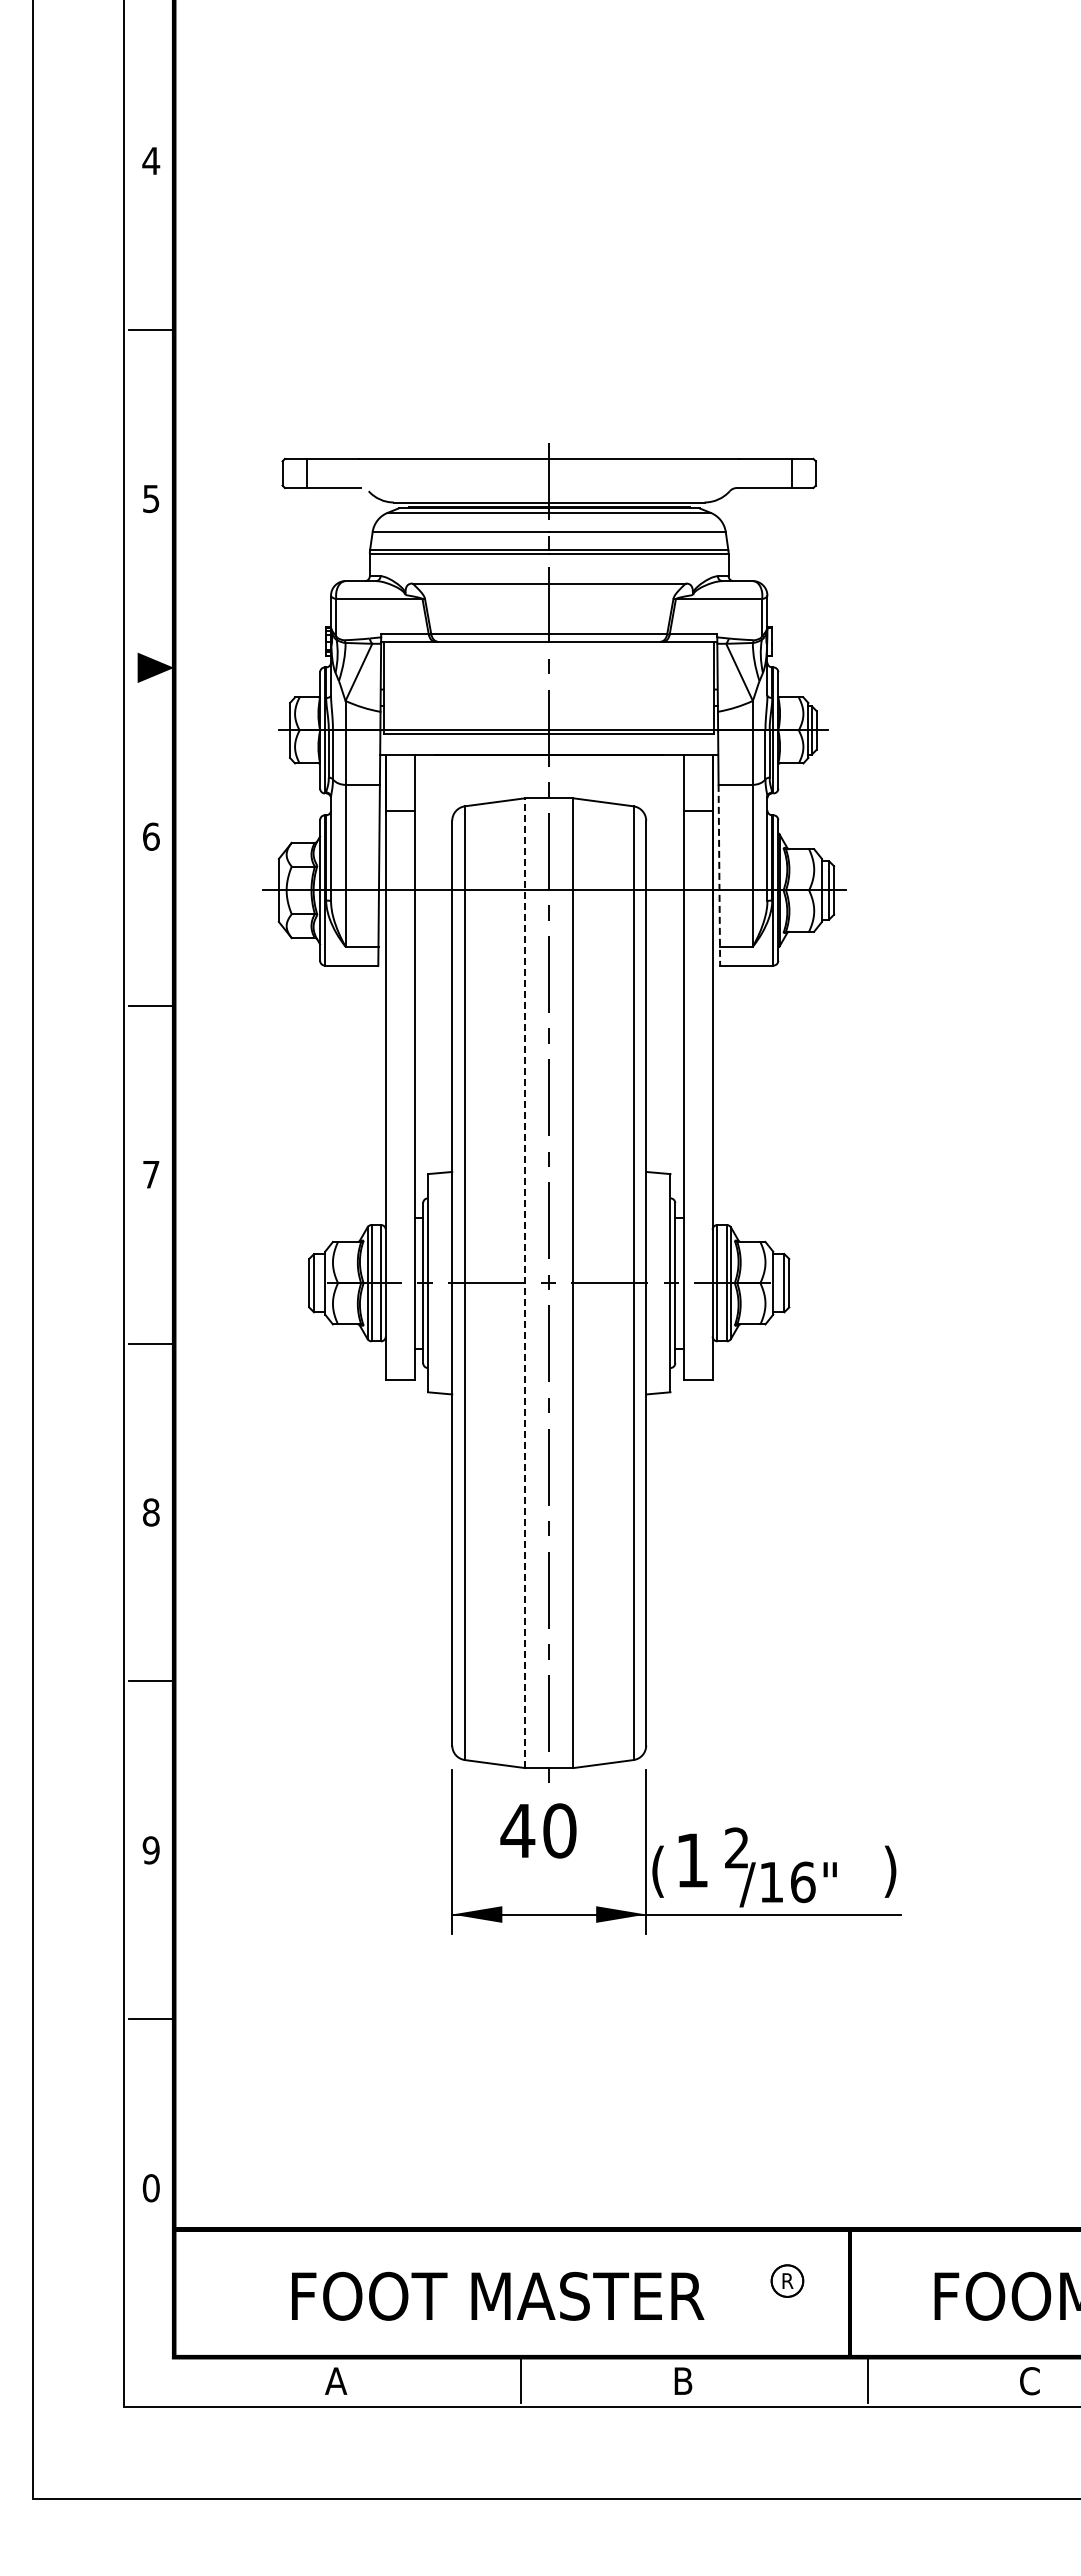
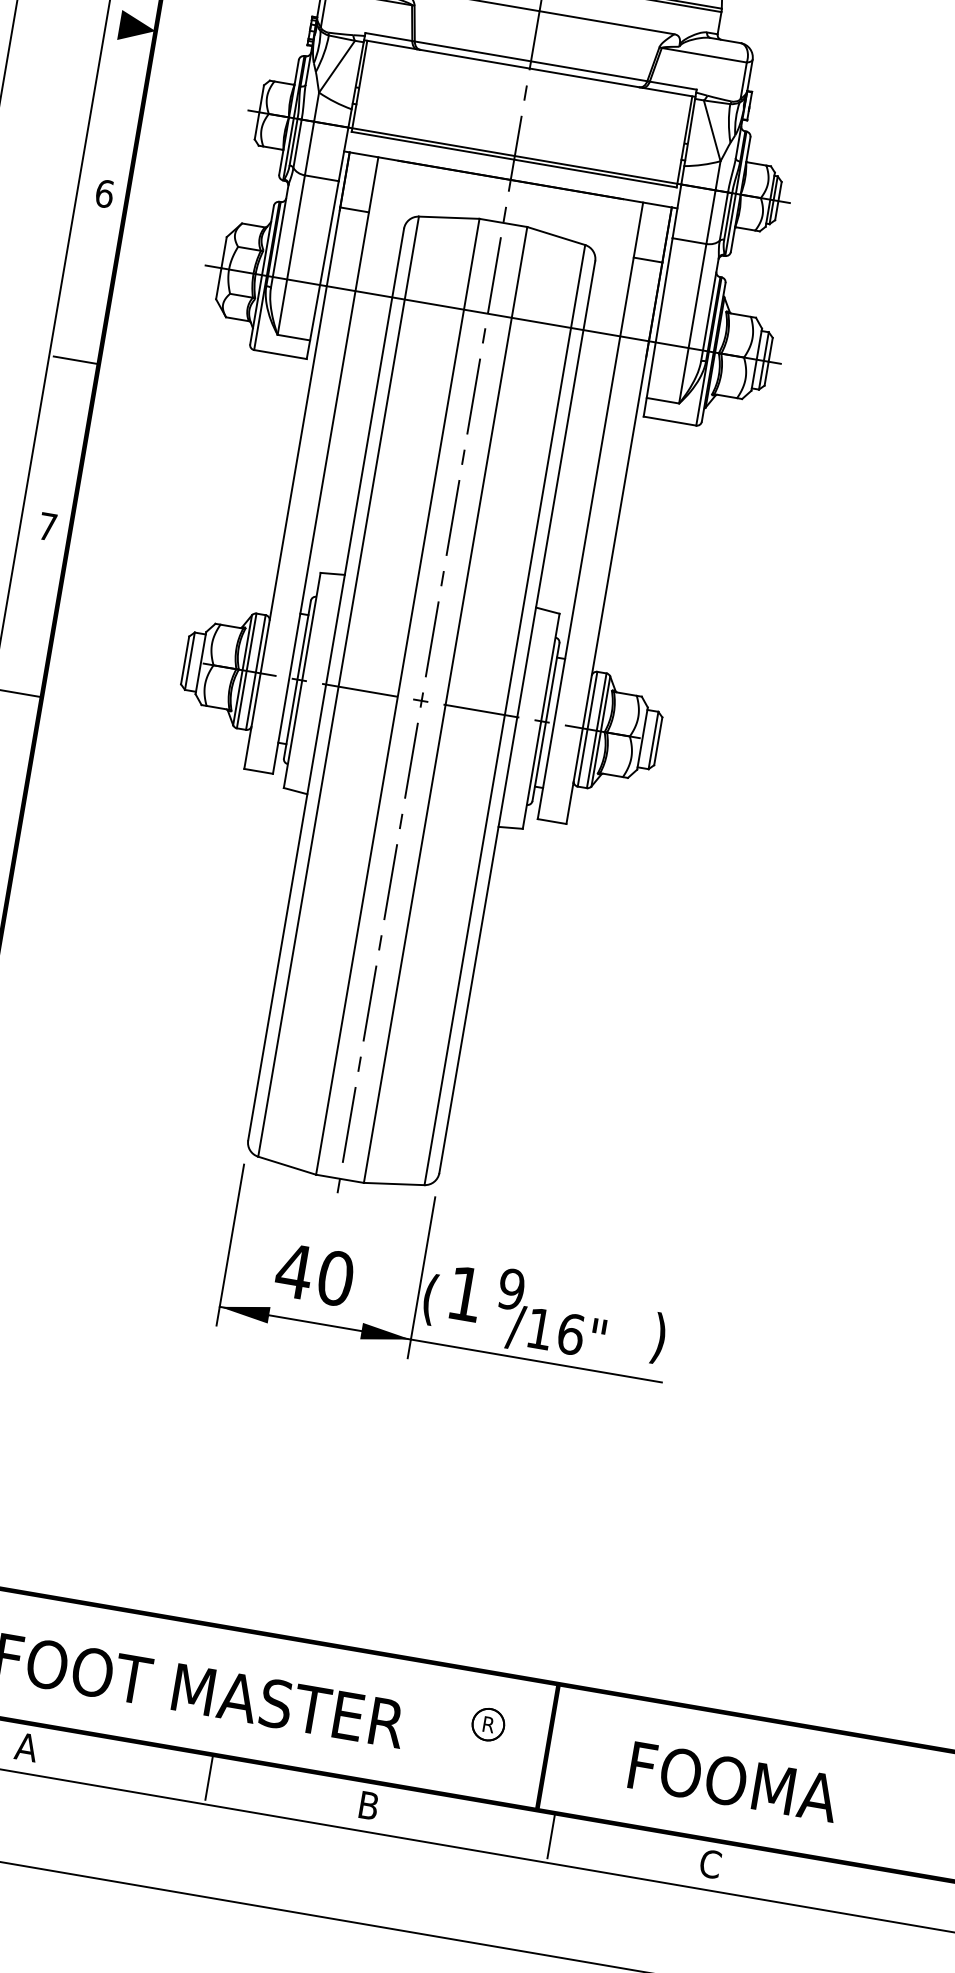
line: (719, 875) -> (658, 327), dashed -> solid
line: (524, 1283) -> (397, 697), dashed -> solid
text: (538, 1830) -> (314, 1274), moved
text: (736, 1847) -> (511, 1288), 2 -> 9

